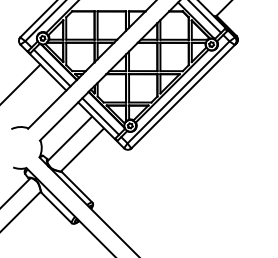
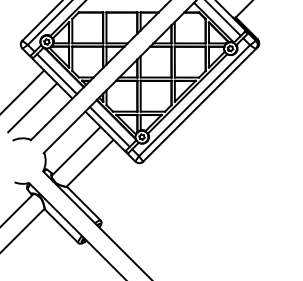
line: (29, 98) -> (32, 107), added

